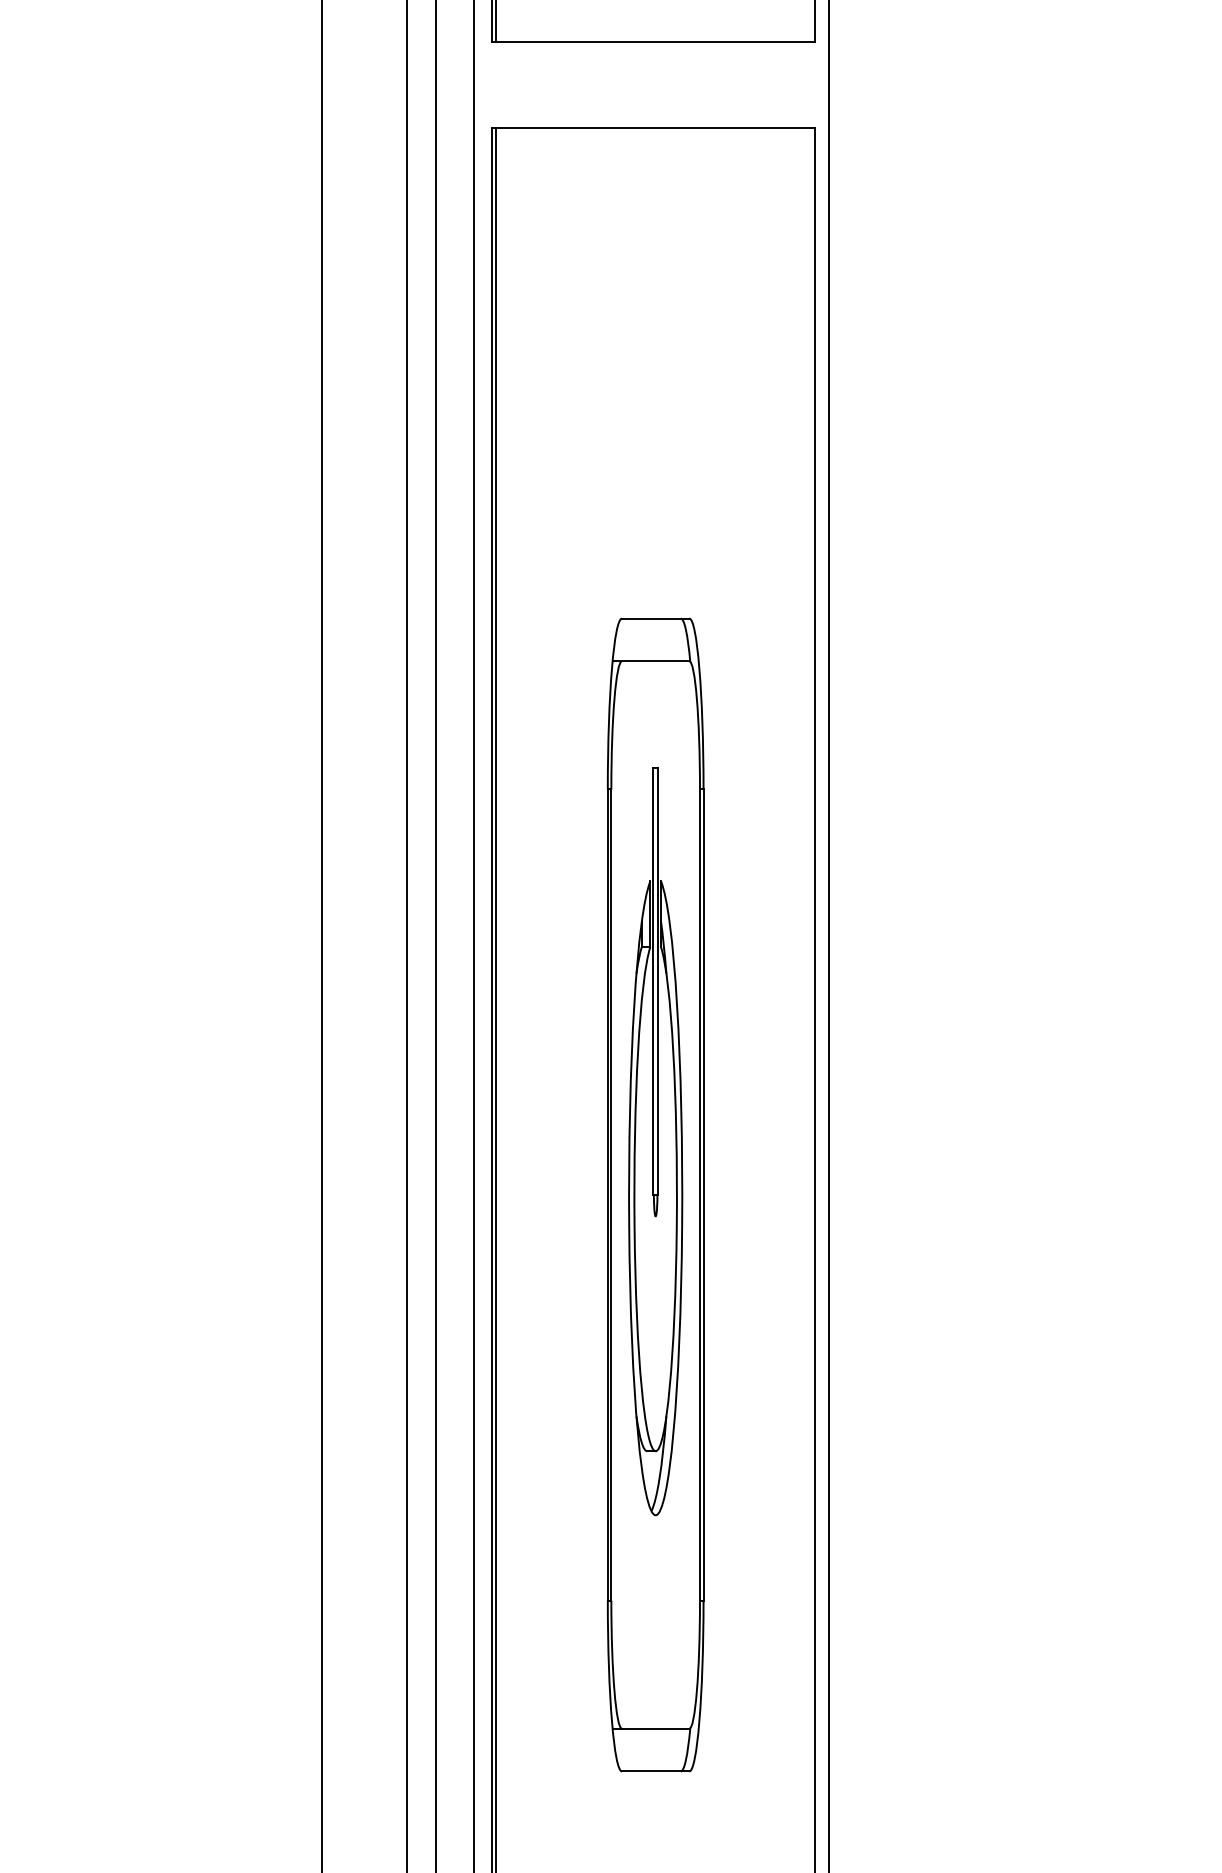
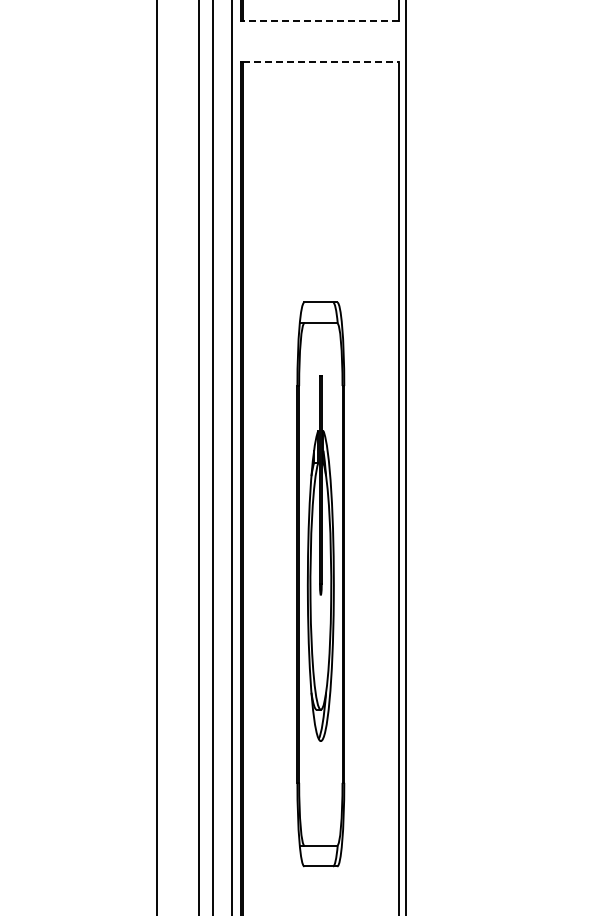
line: (654, 42) -> (320, 20), solid -> dashed
line: (656, 127) -> (321, 62), solid -> dashed

